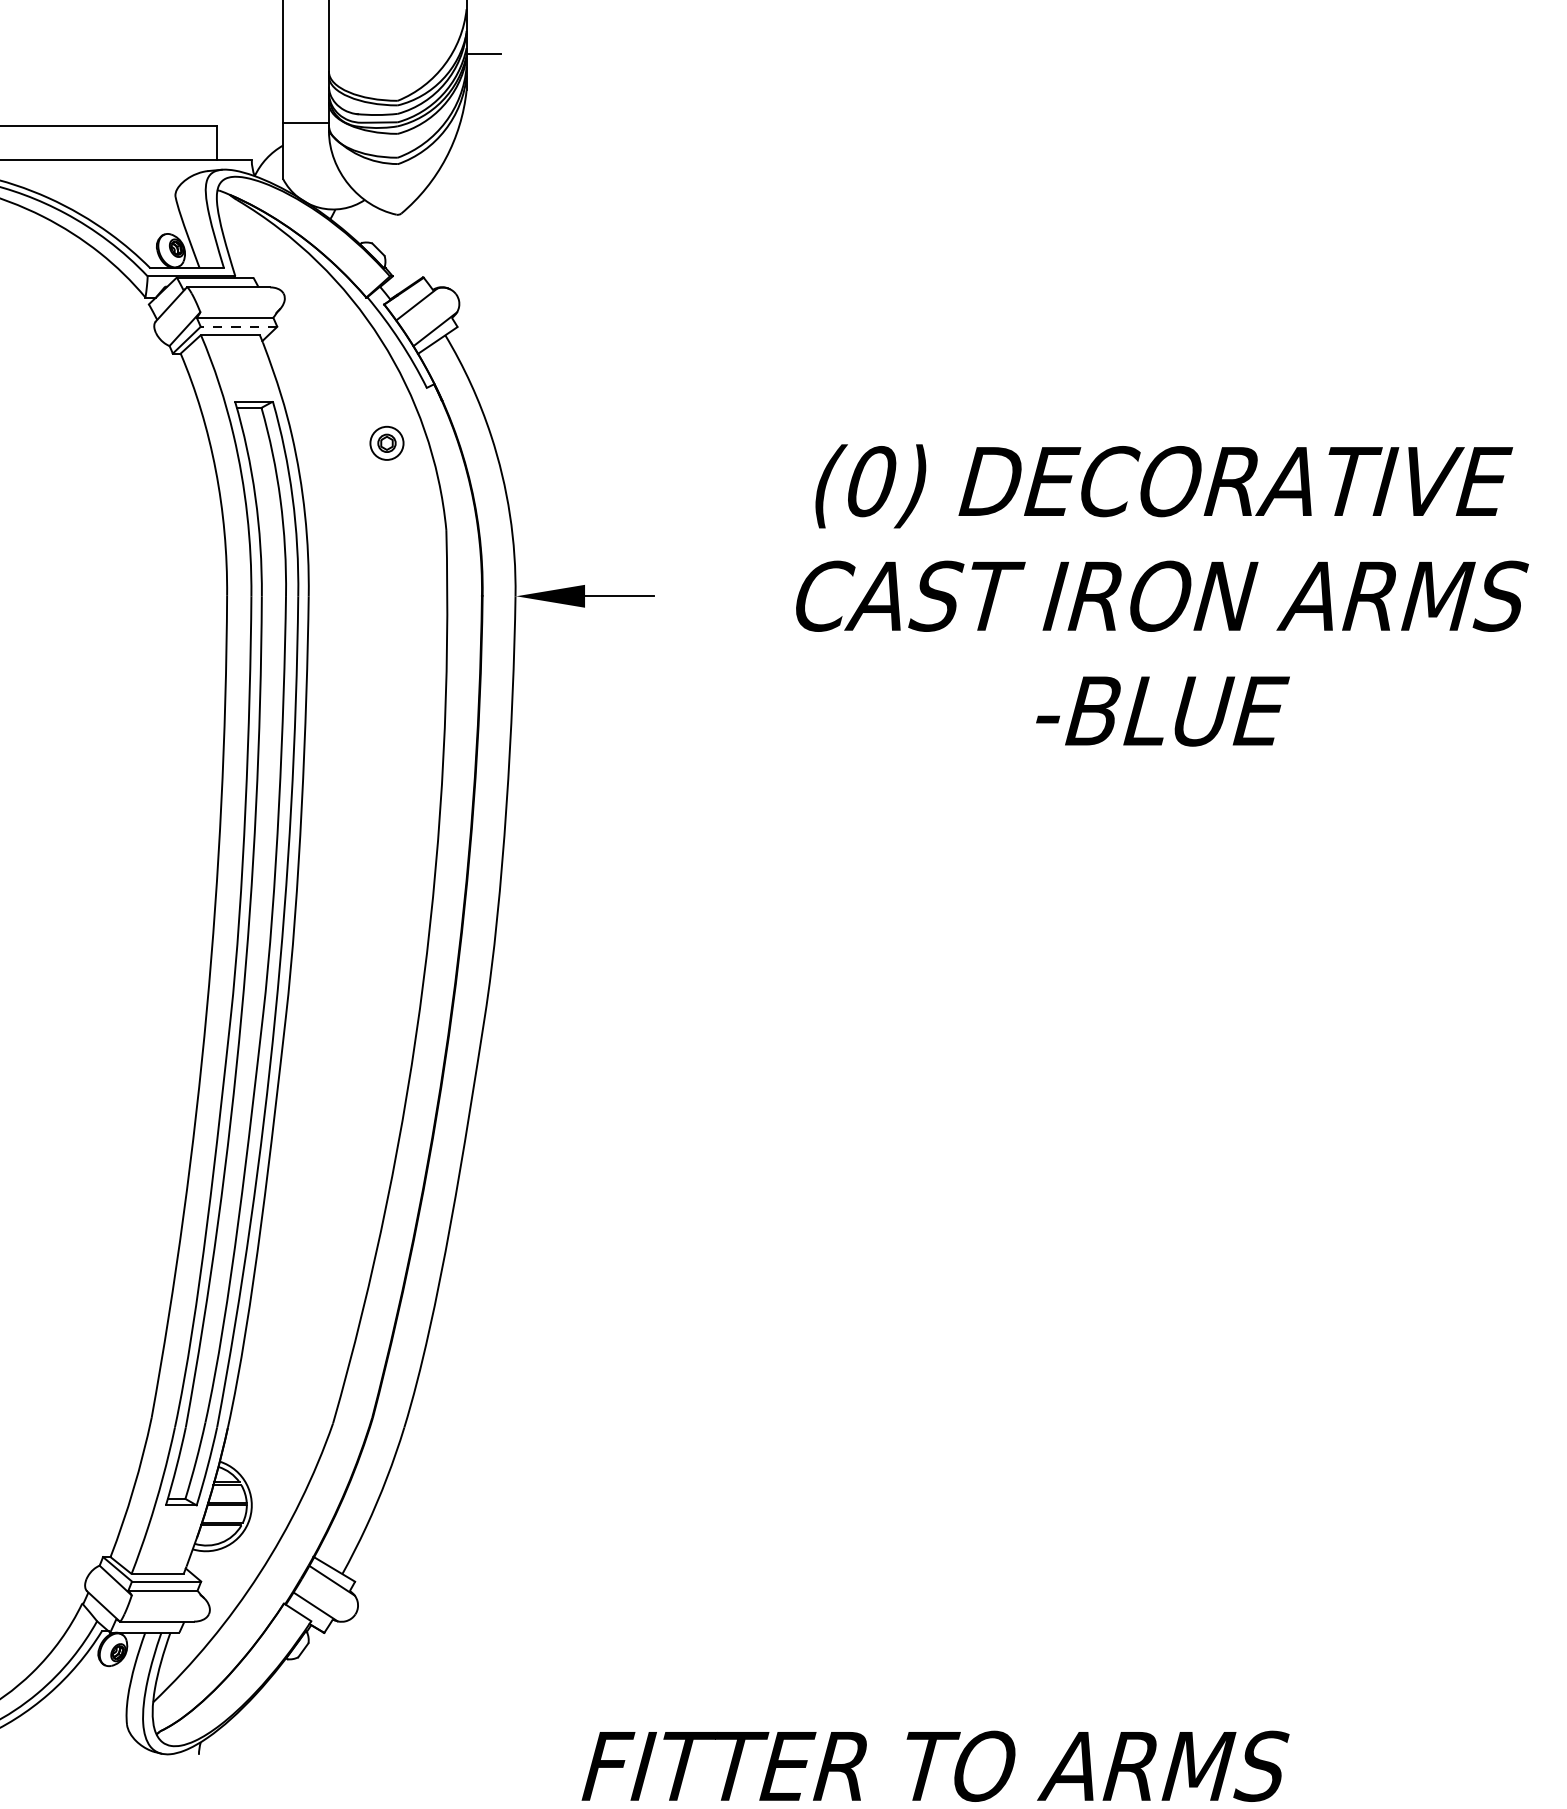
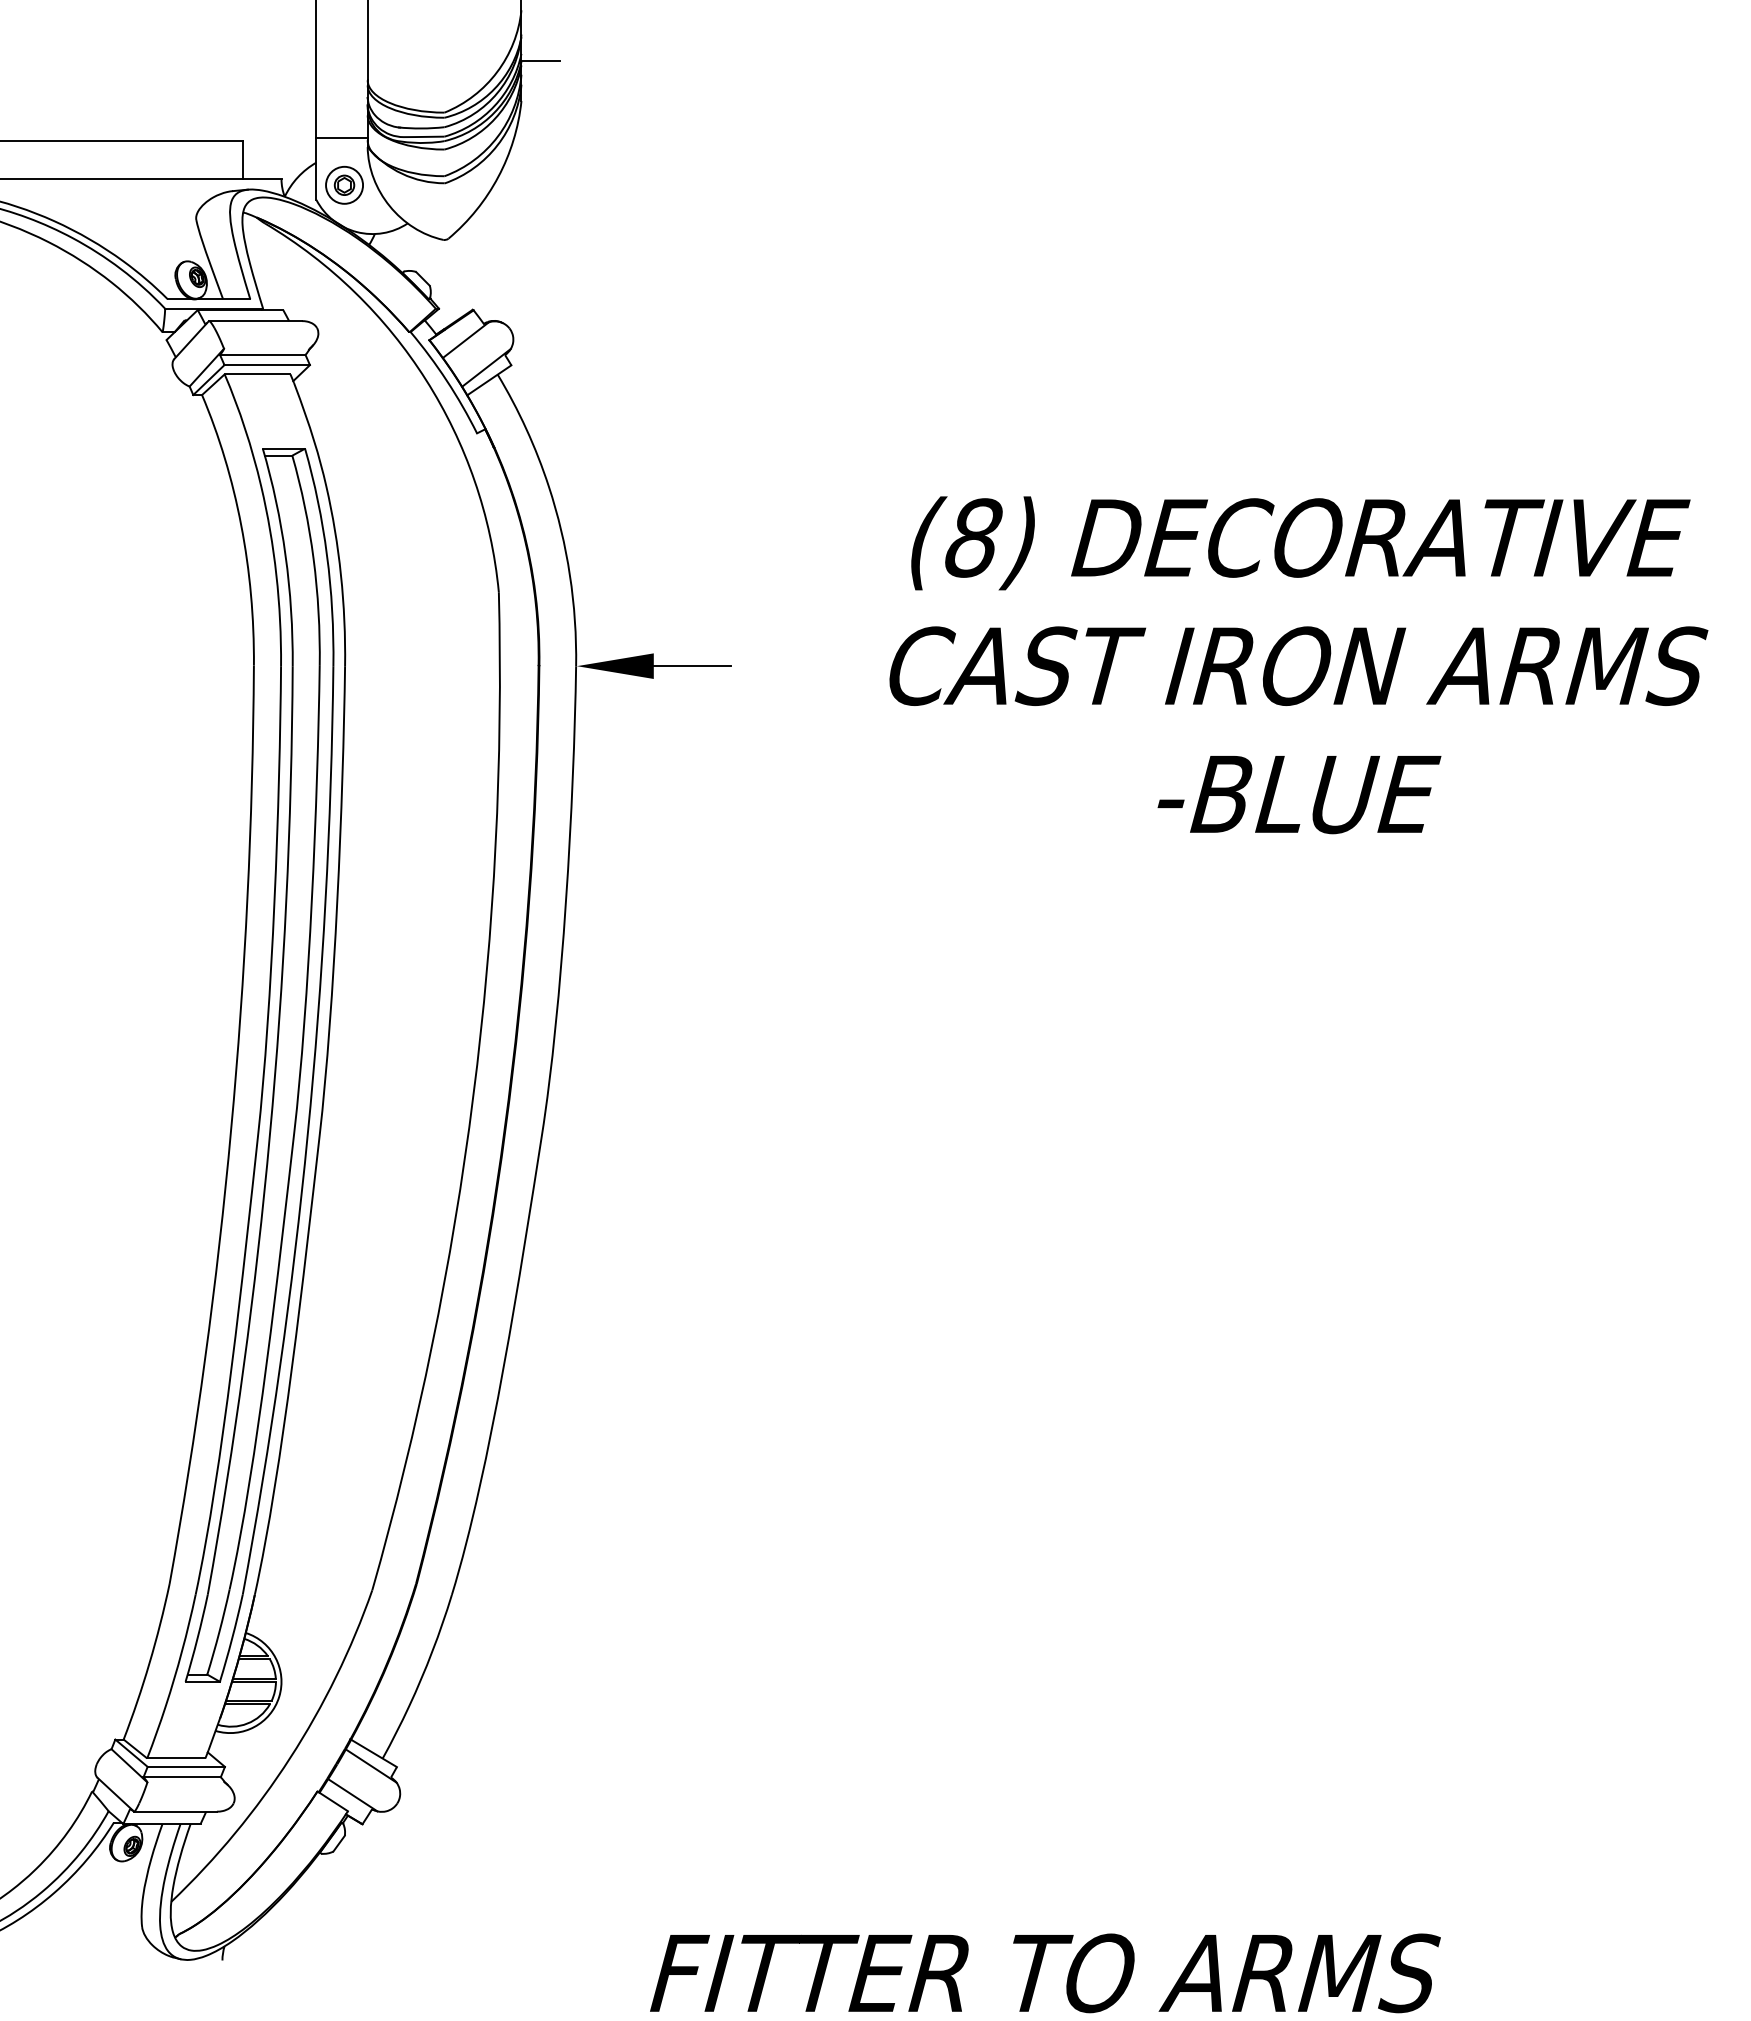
line: (239, 327) -> (267, 365), dashed -> solid
part: (386, 442) -> (344, 184), moved
text: (871, 481) -> (973, 537), (0) -> (8)

